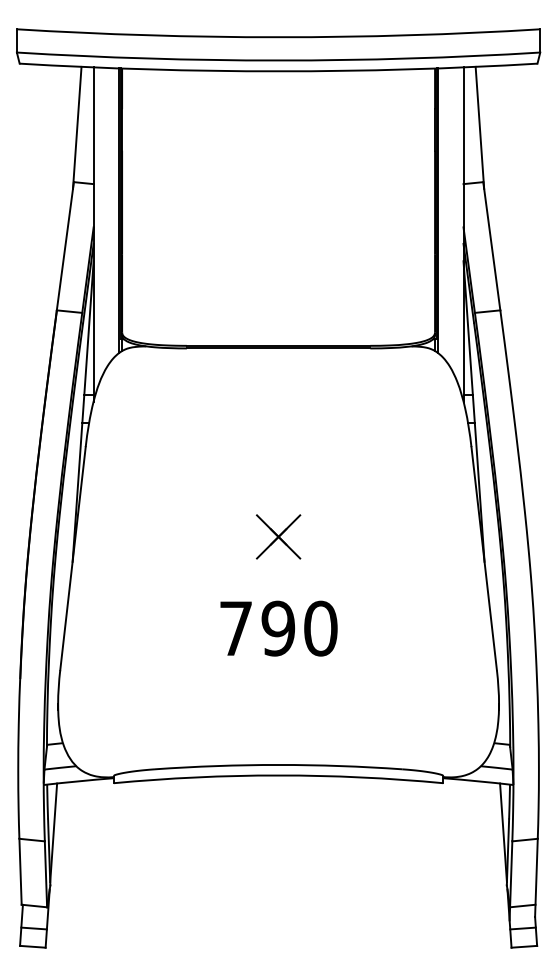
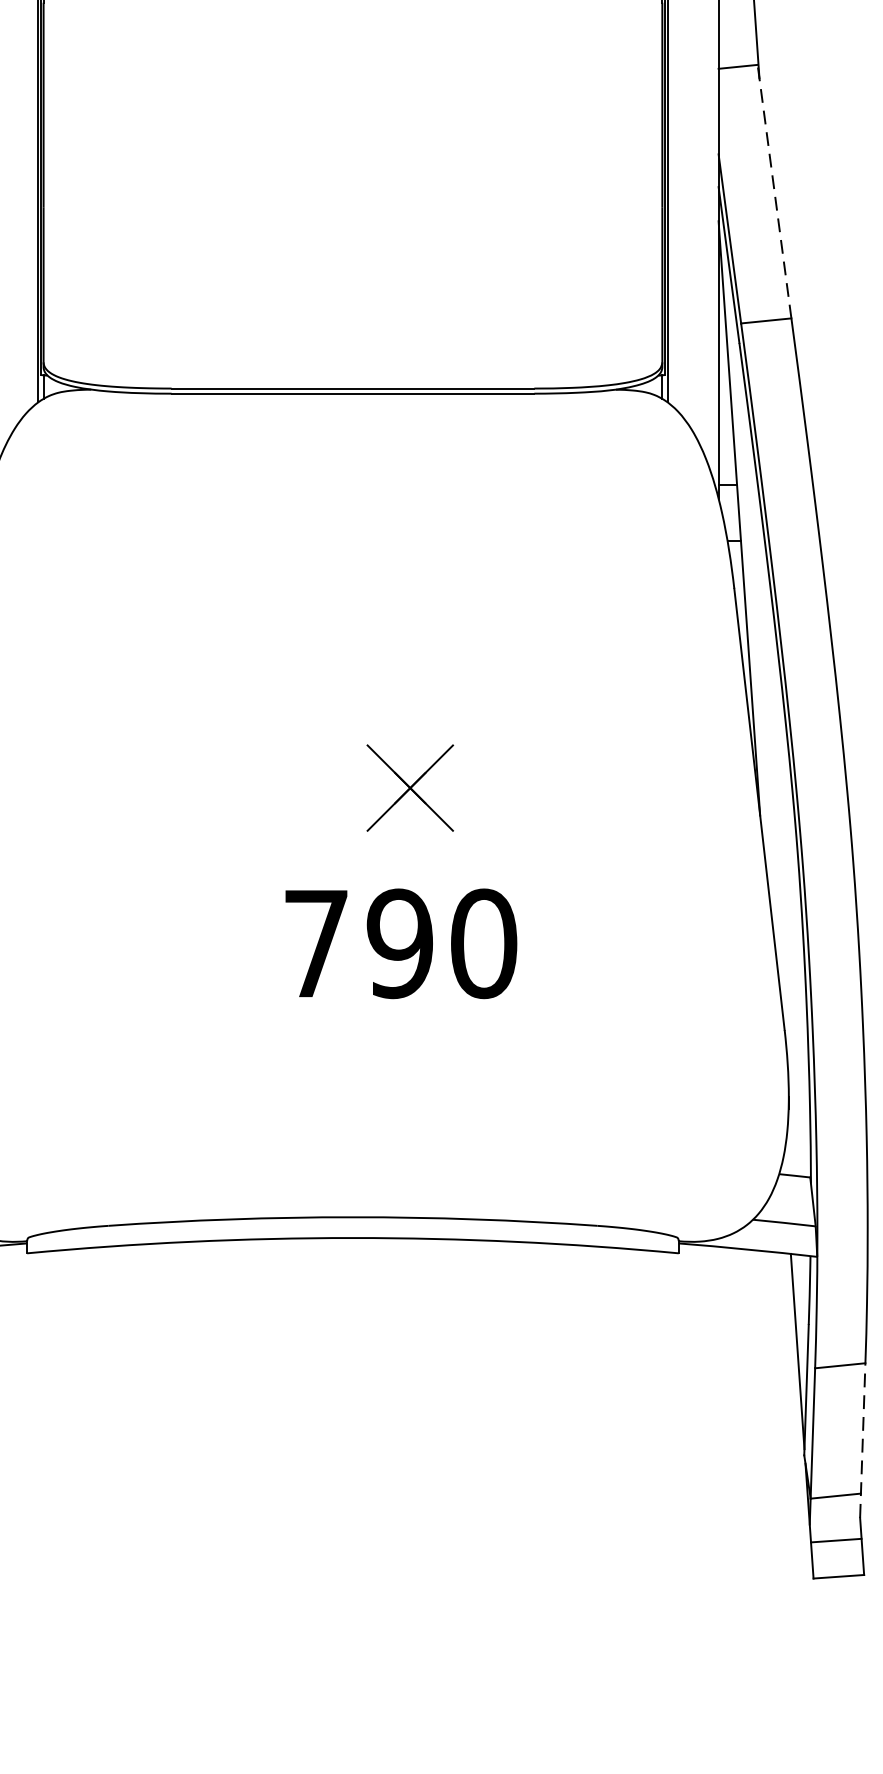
line: (491, 246) -> (773, 192), solid -> dashed
part: (278, 536) -> (410, 787), moved
text: (278, 628) -> (400, 943), moved
line: (536, 877) -> (862, 1439), solid -> dashed

